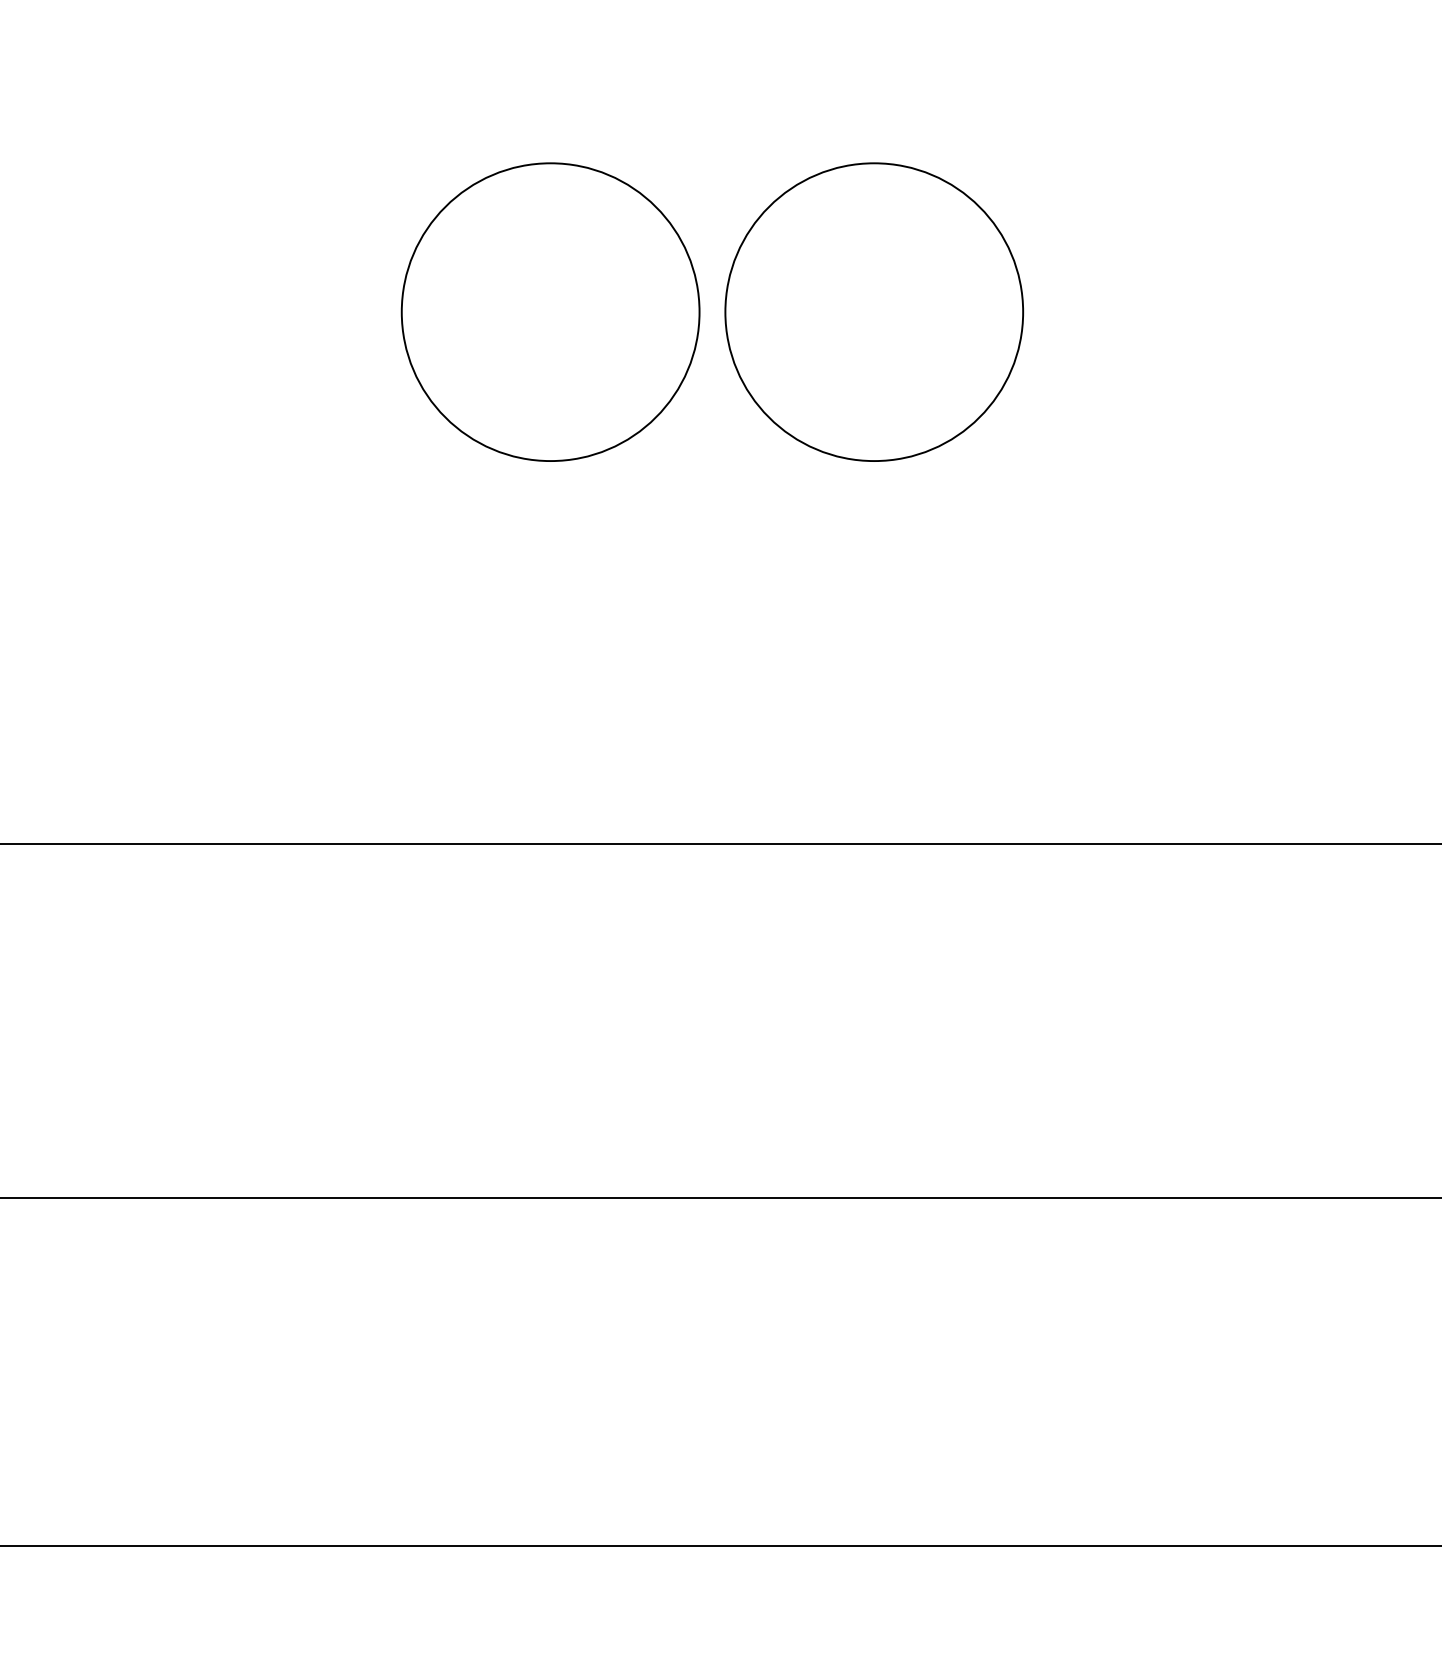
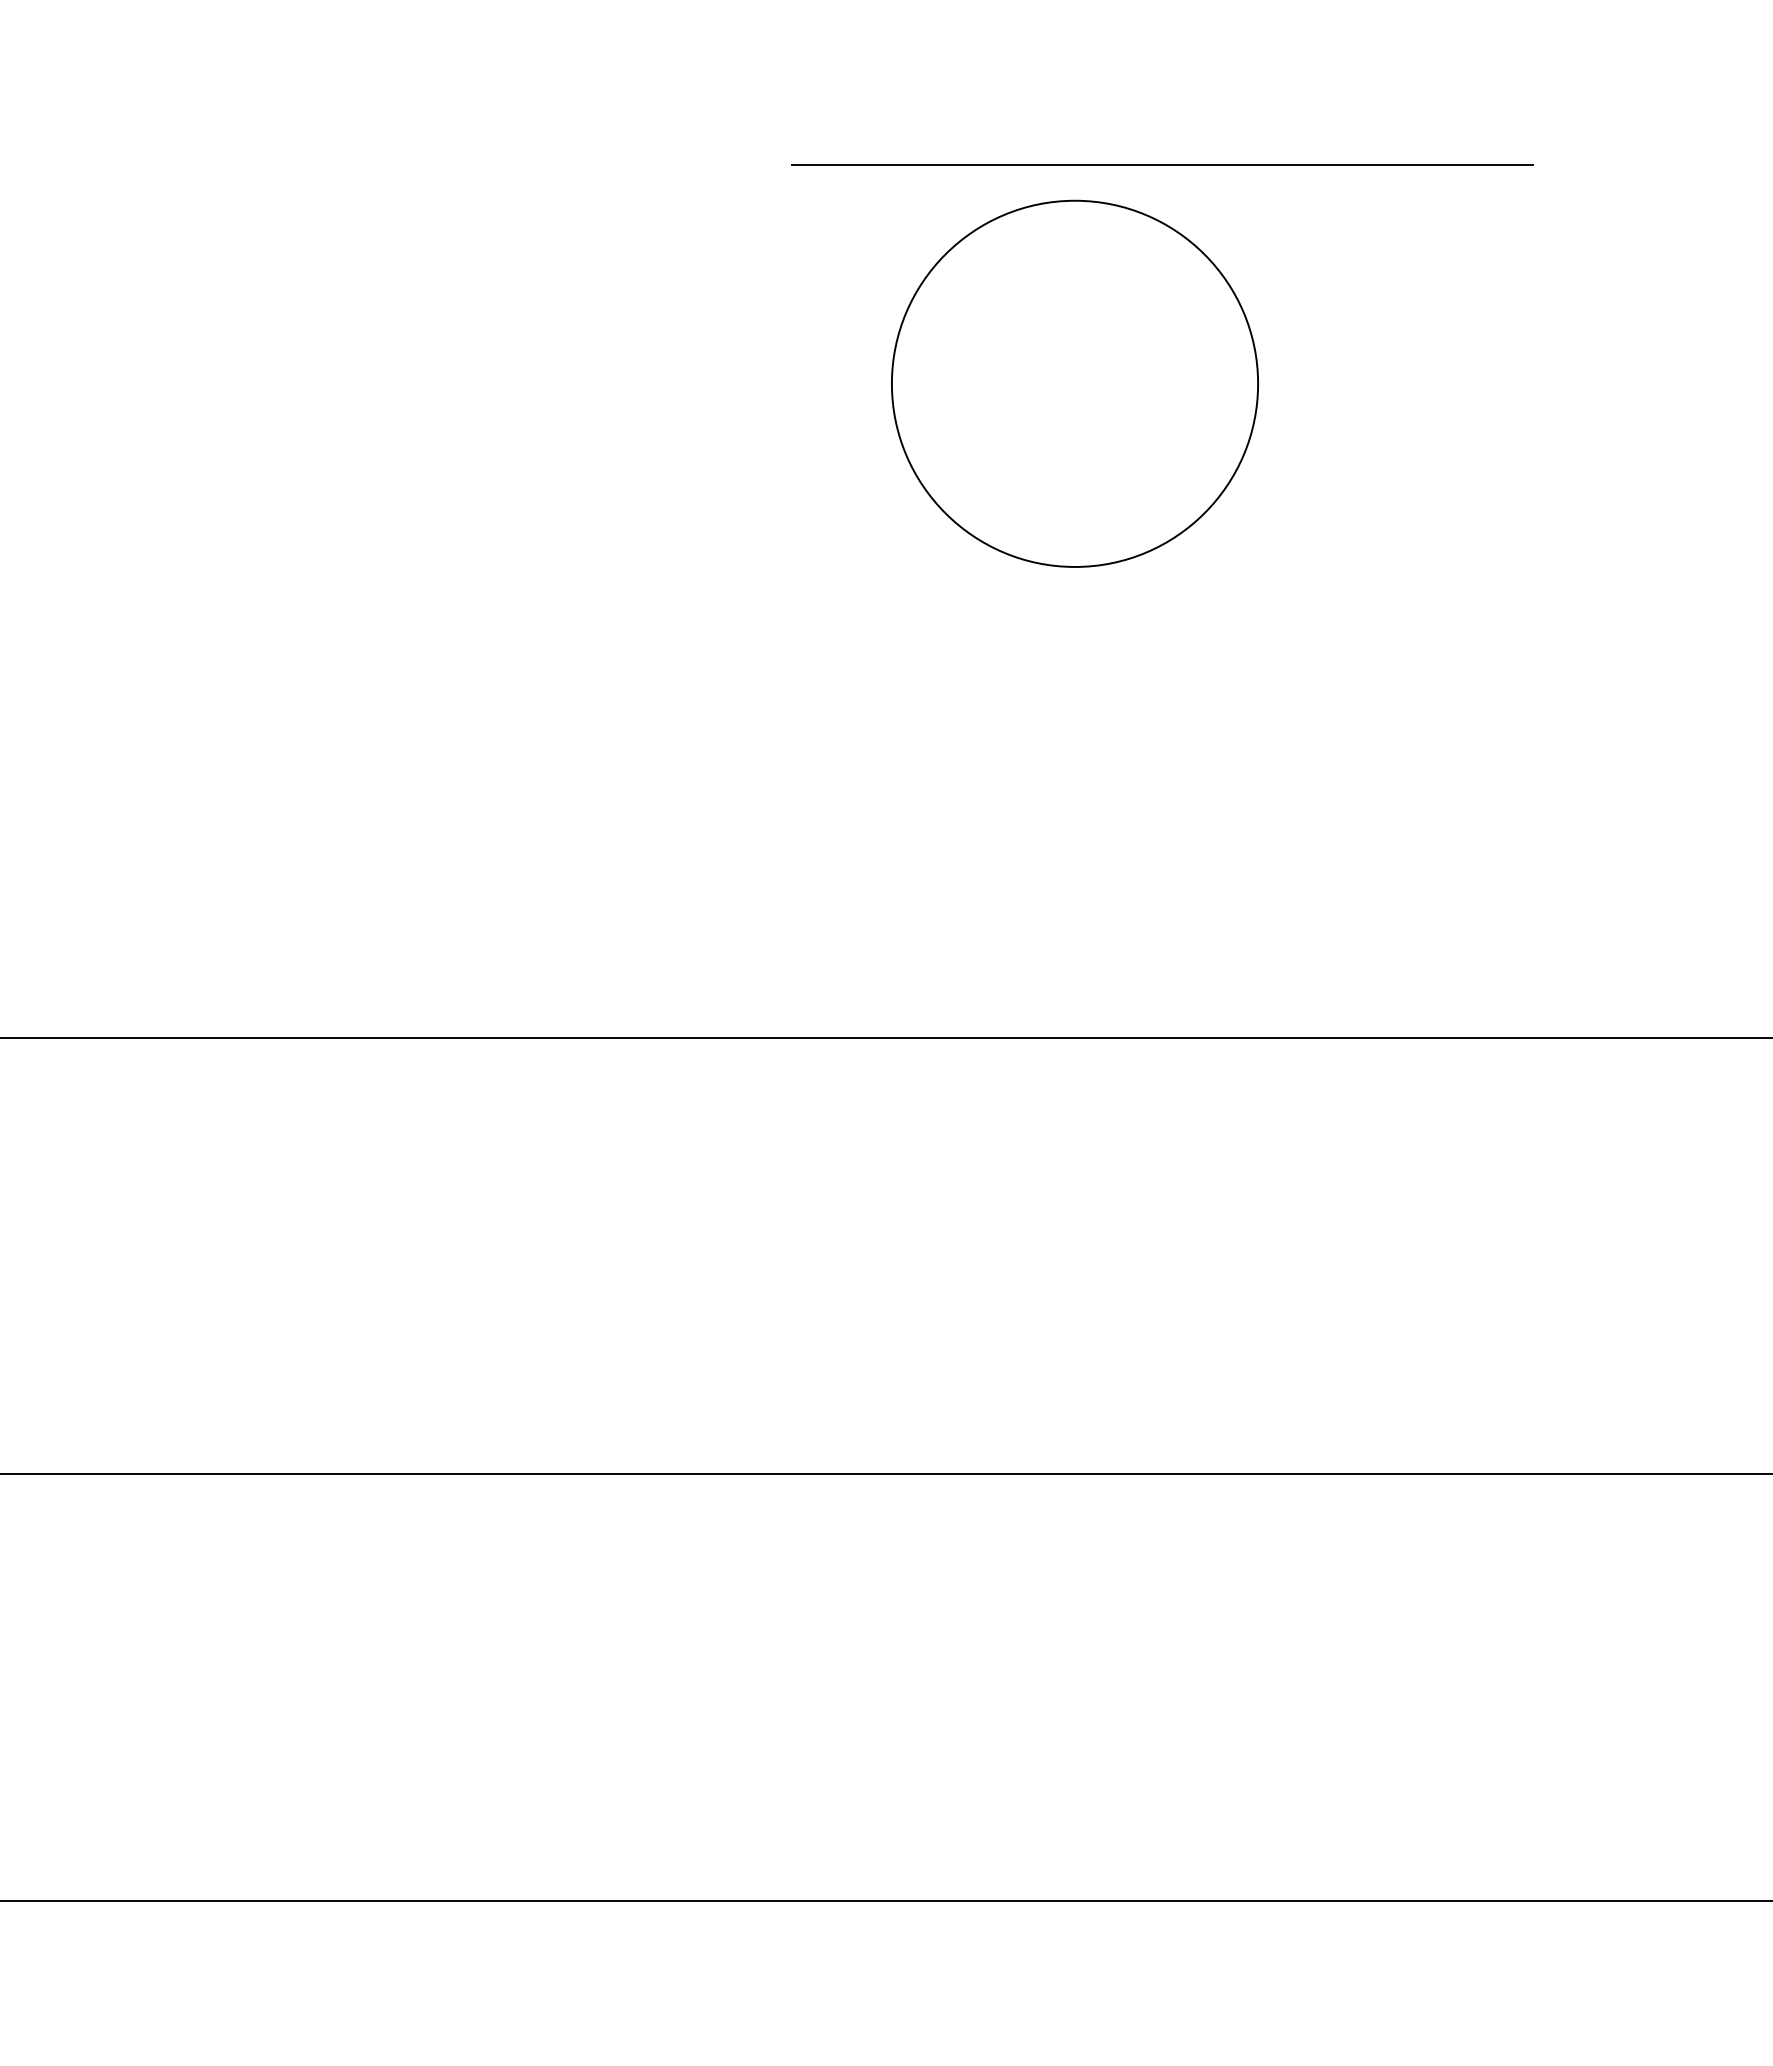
line: (944, 134) -> (1161, 165), added
circle: (550, 311) -> (676, 383), removed

